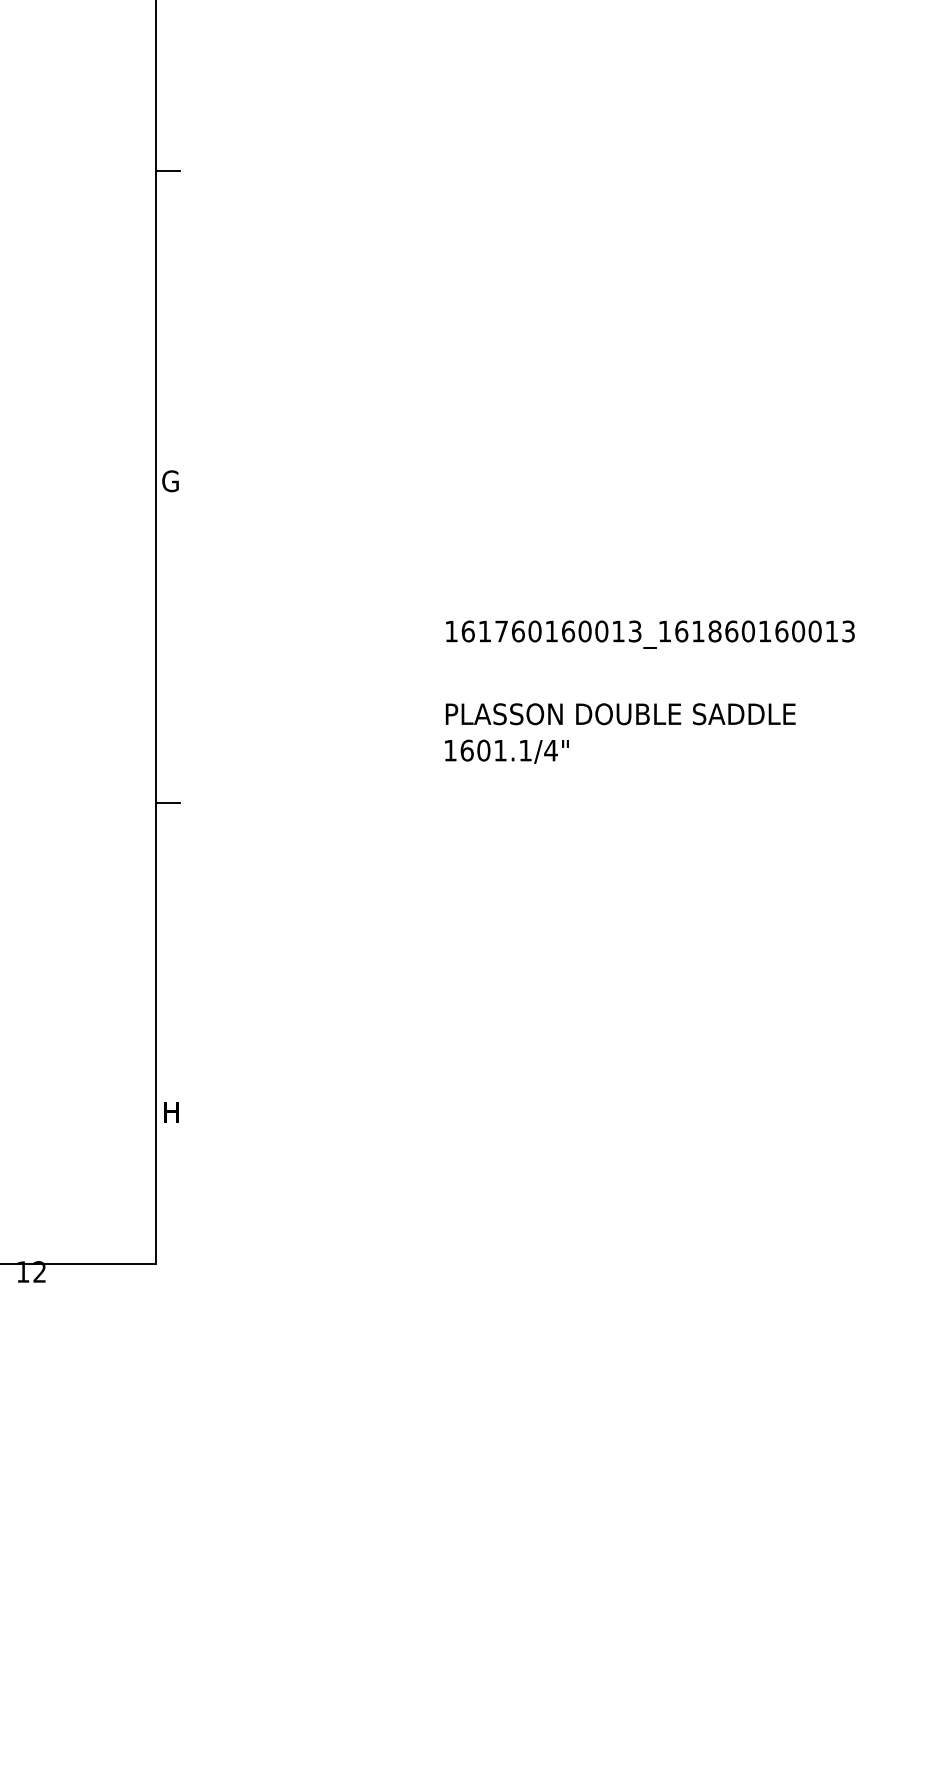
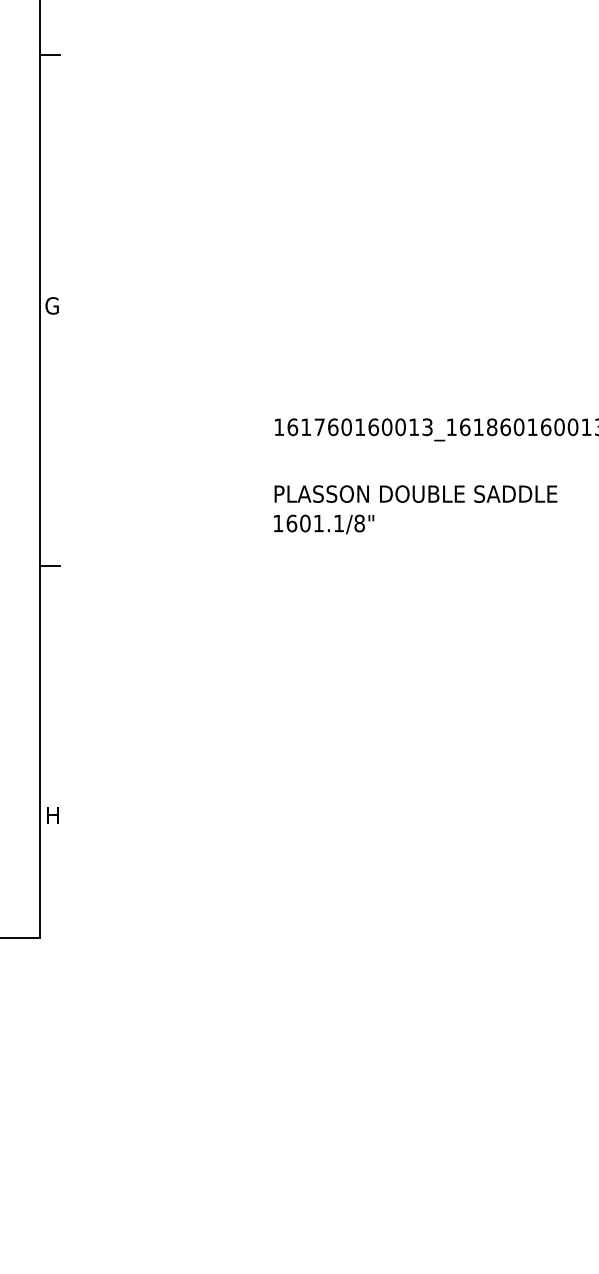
text: (550, 750) -> (359, 523), 1601.1/4" -> 1601.1/8"

